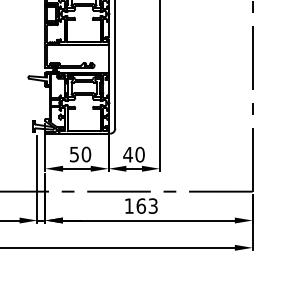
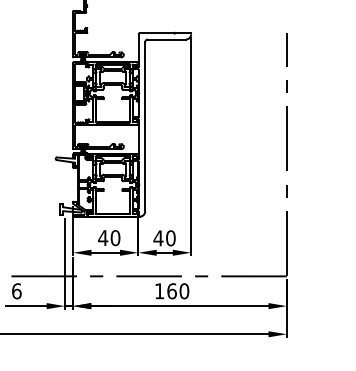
text: (74, 154) -> (103, 238), 50 -> 40
text: (153, 206) -> (184, 291), 163 -> 160

